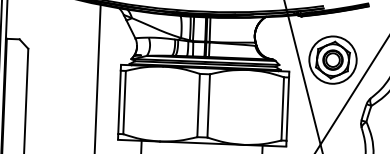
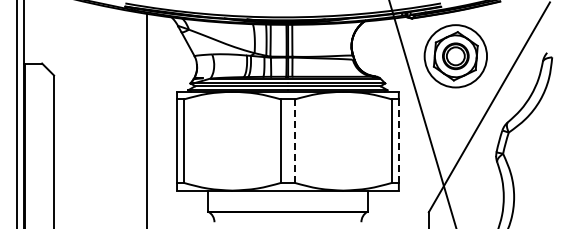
part: (332, 60) -> (455, 56), moved
line: (208, 106) -> (294, 141), solid -> dashed
line: (287, 109) -> (398, 141), solid -> dashed

